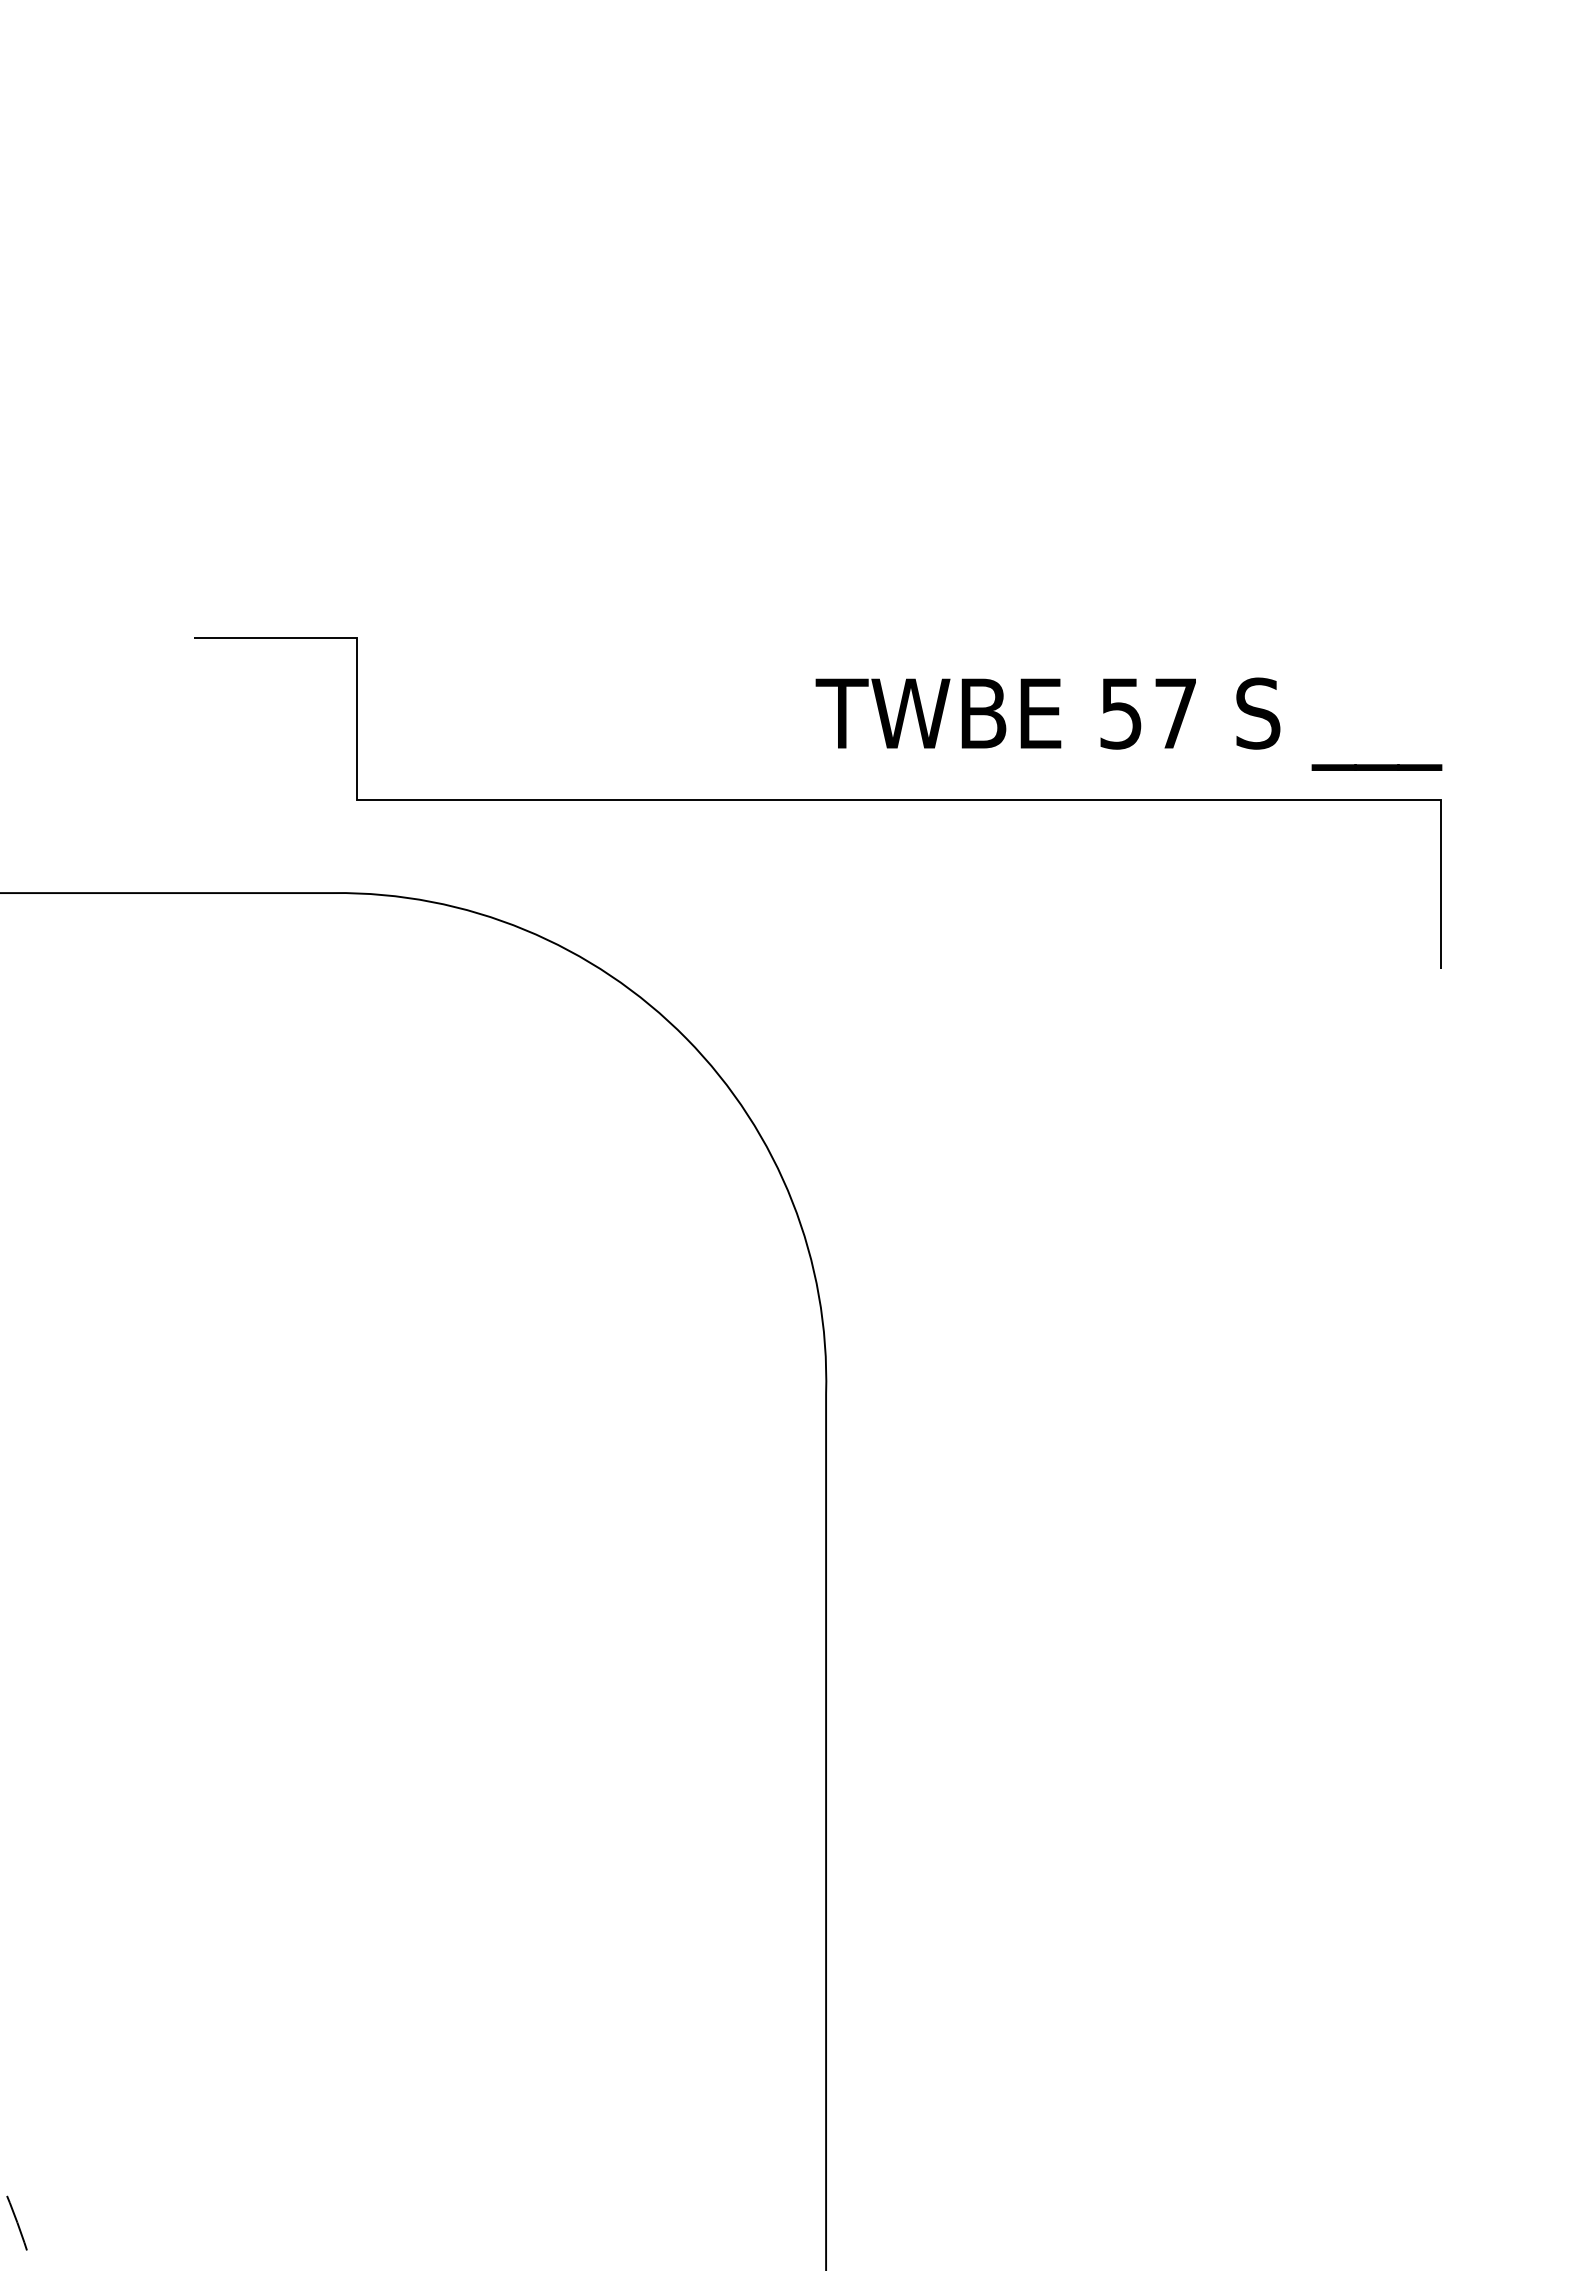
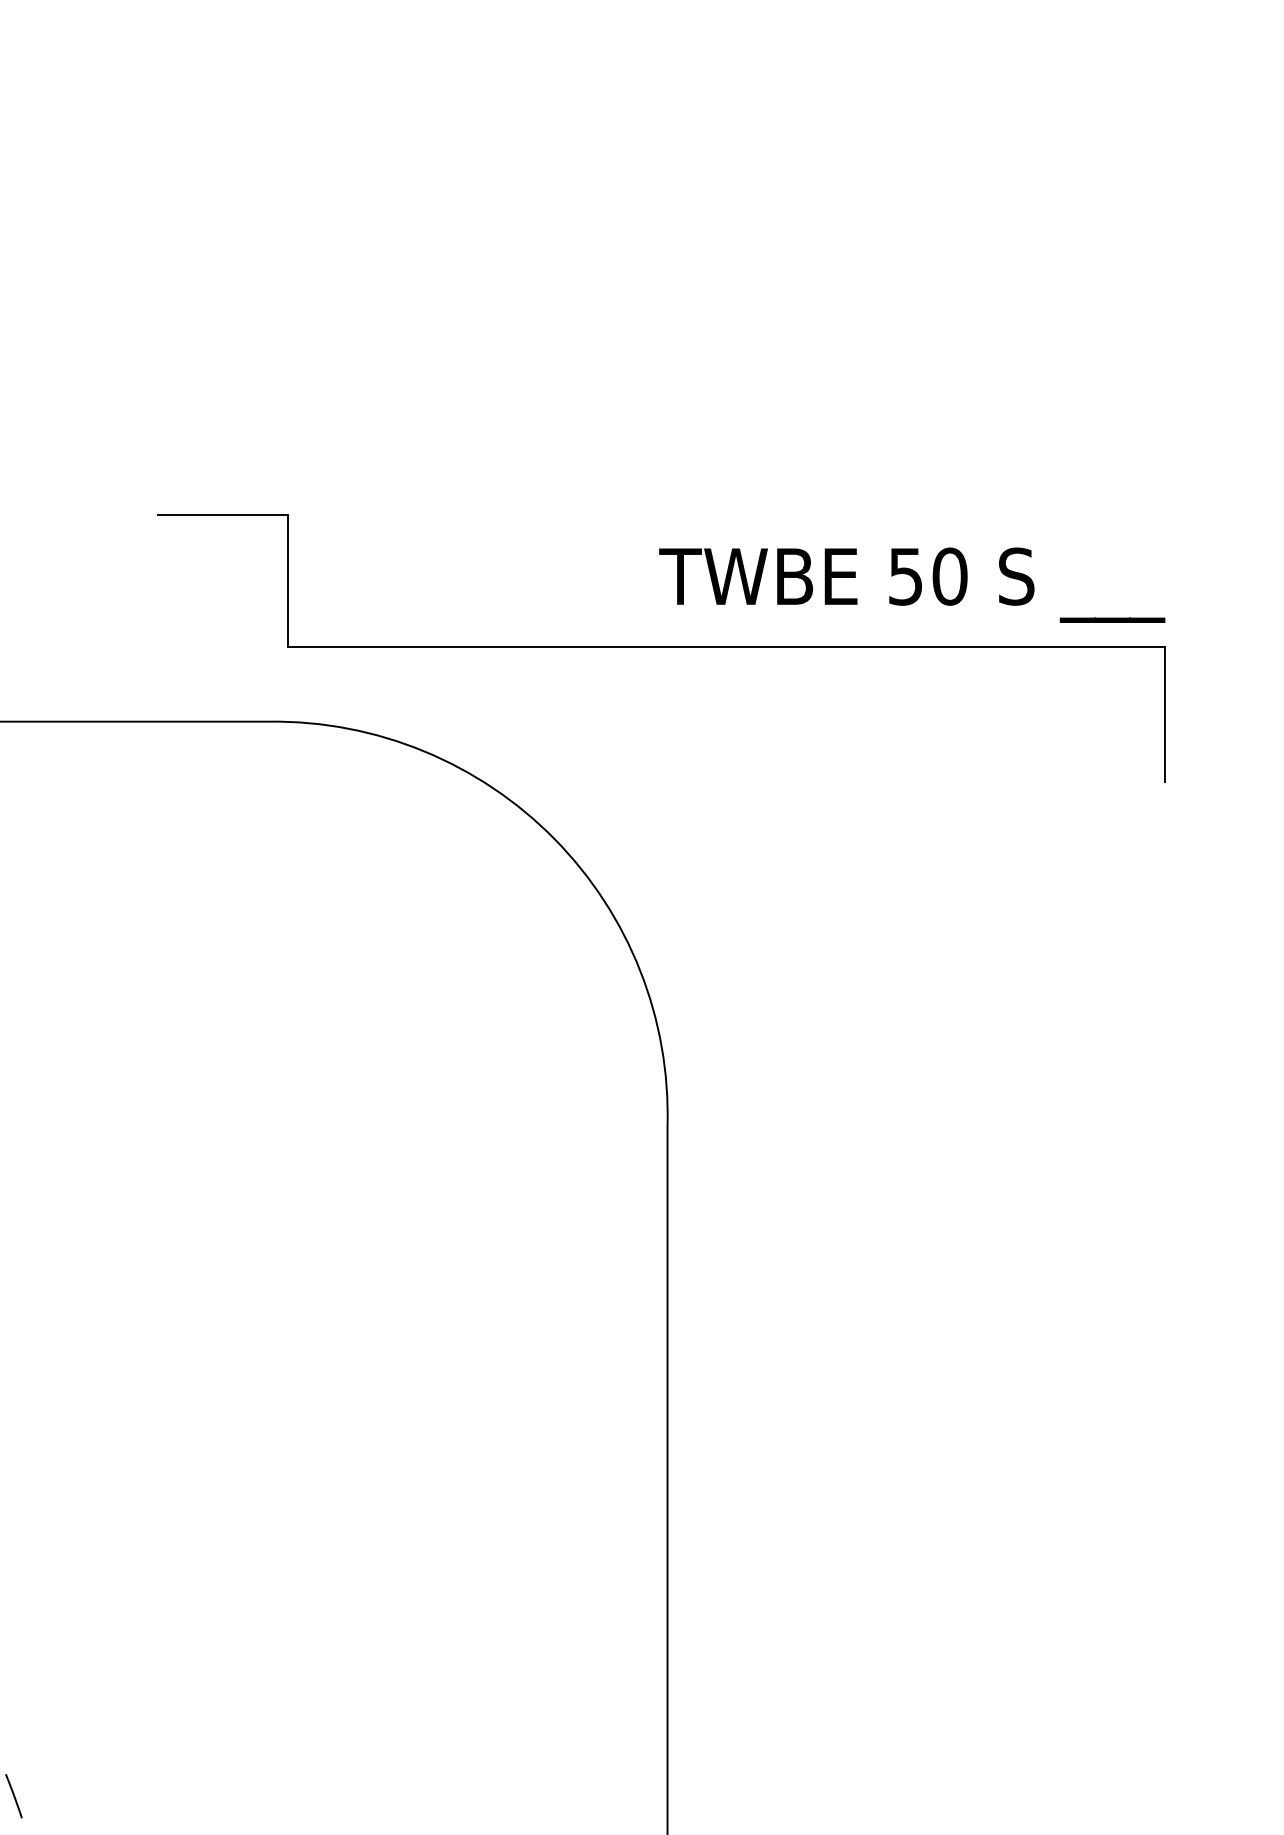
text: (1175, 713) -> (949, 576), 57 -> 50

